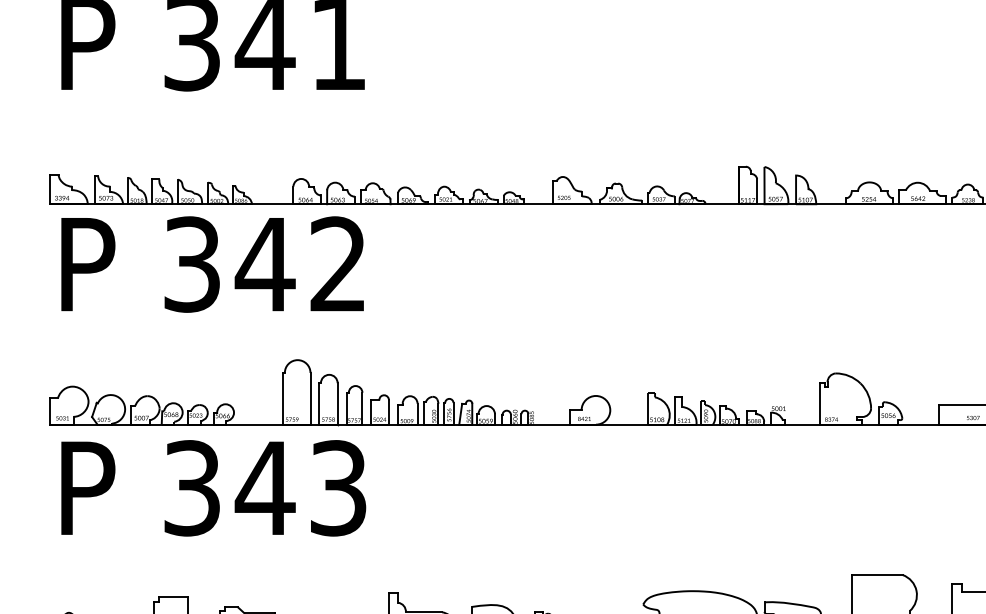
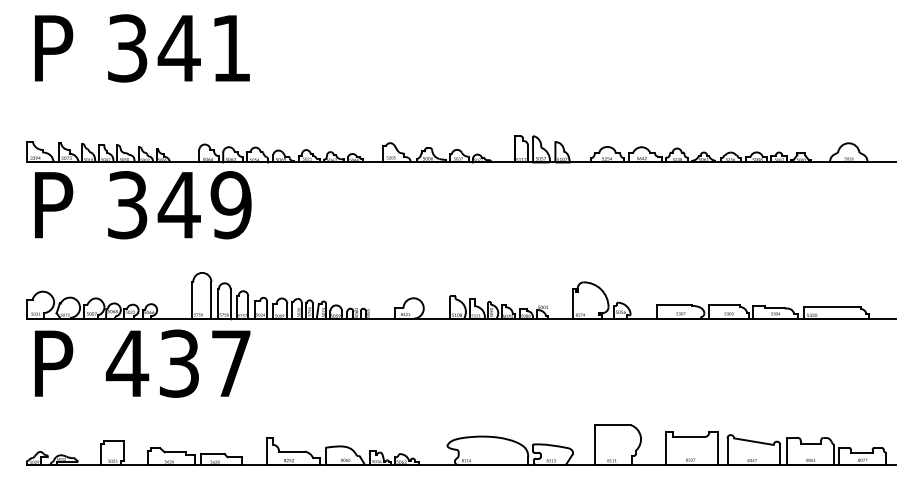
text: (337, 264) -> (230, 205), 342 -> 349
text: (262, 488) -> (177, 363), 343 -> 437

